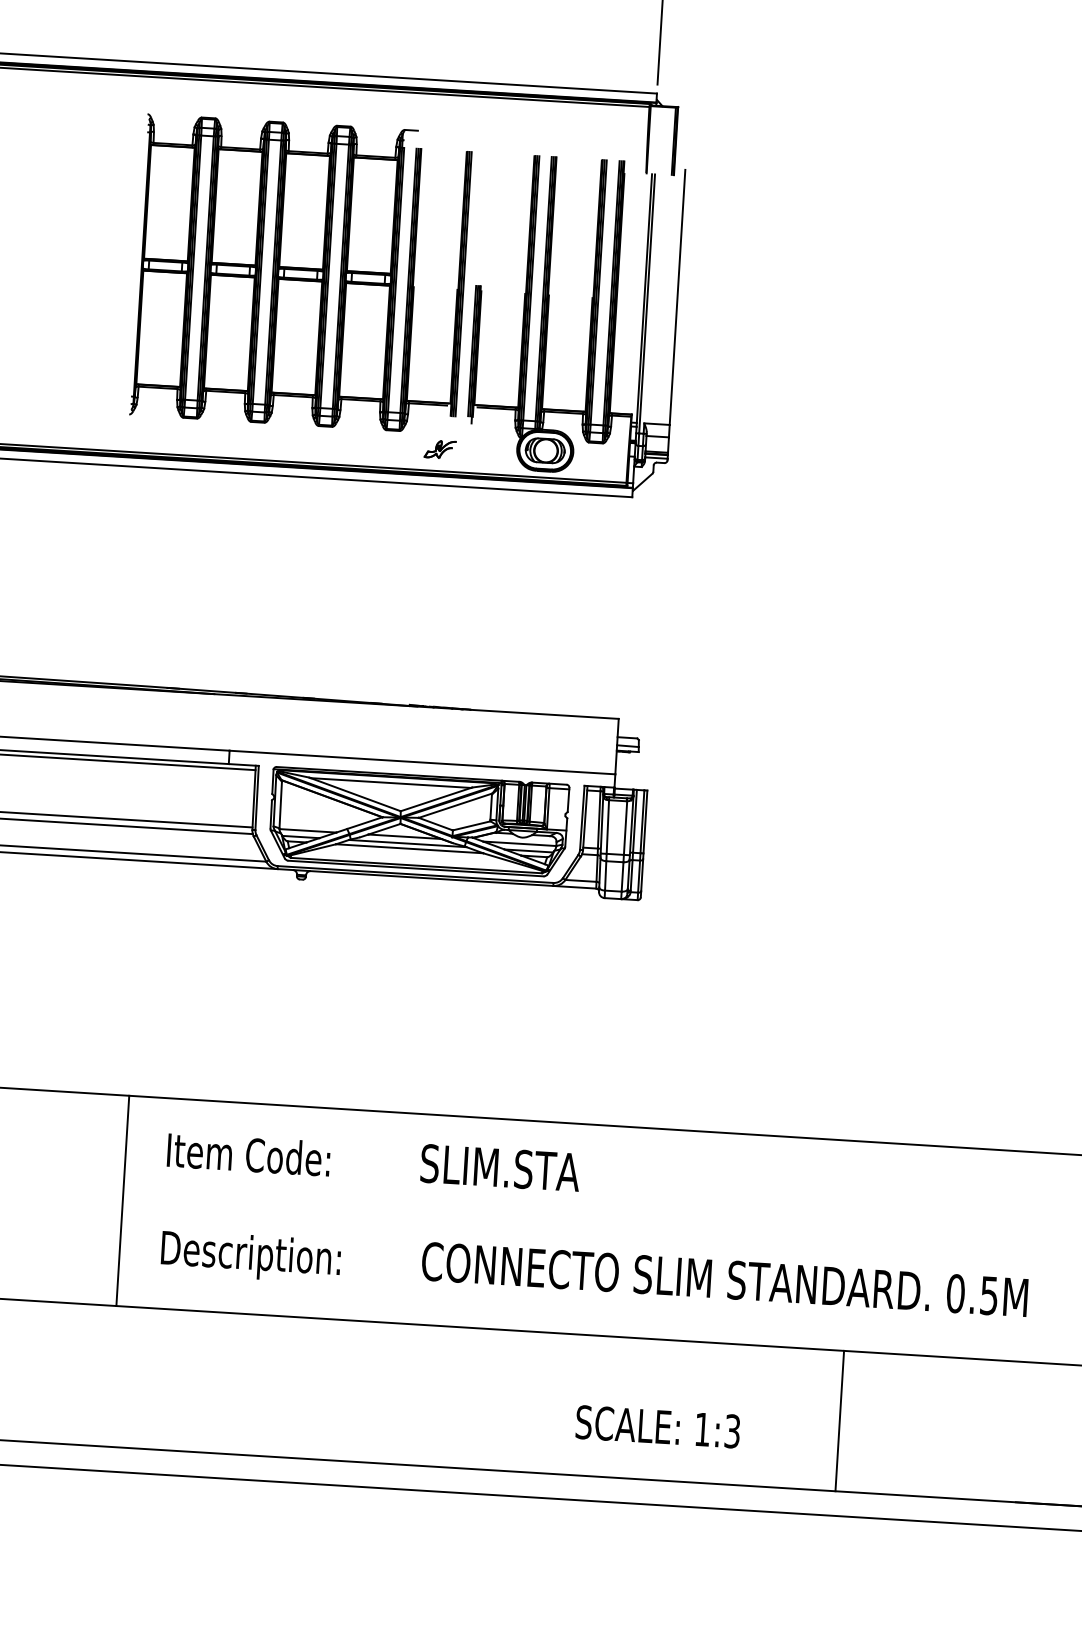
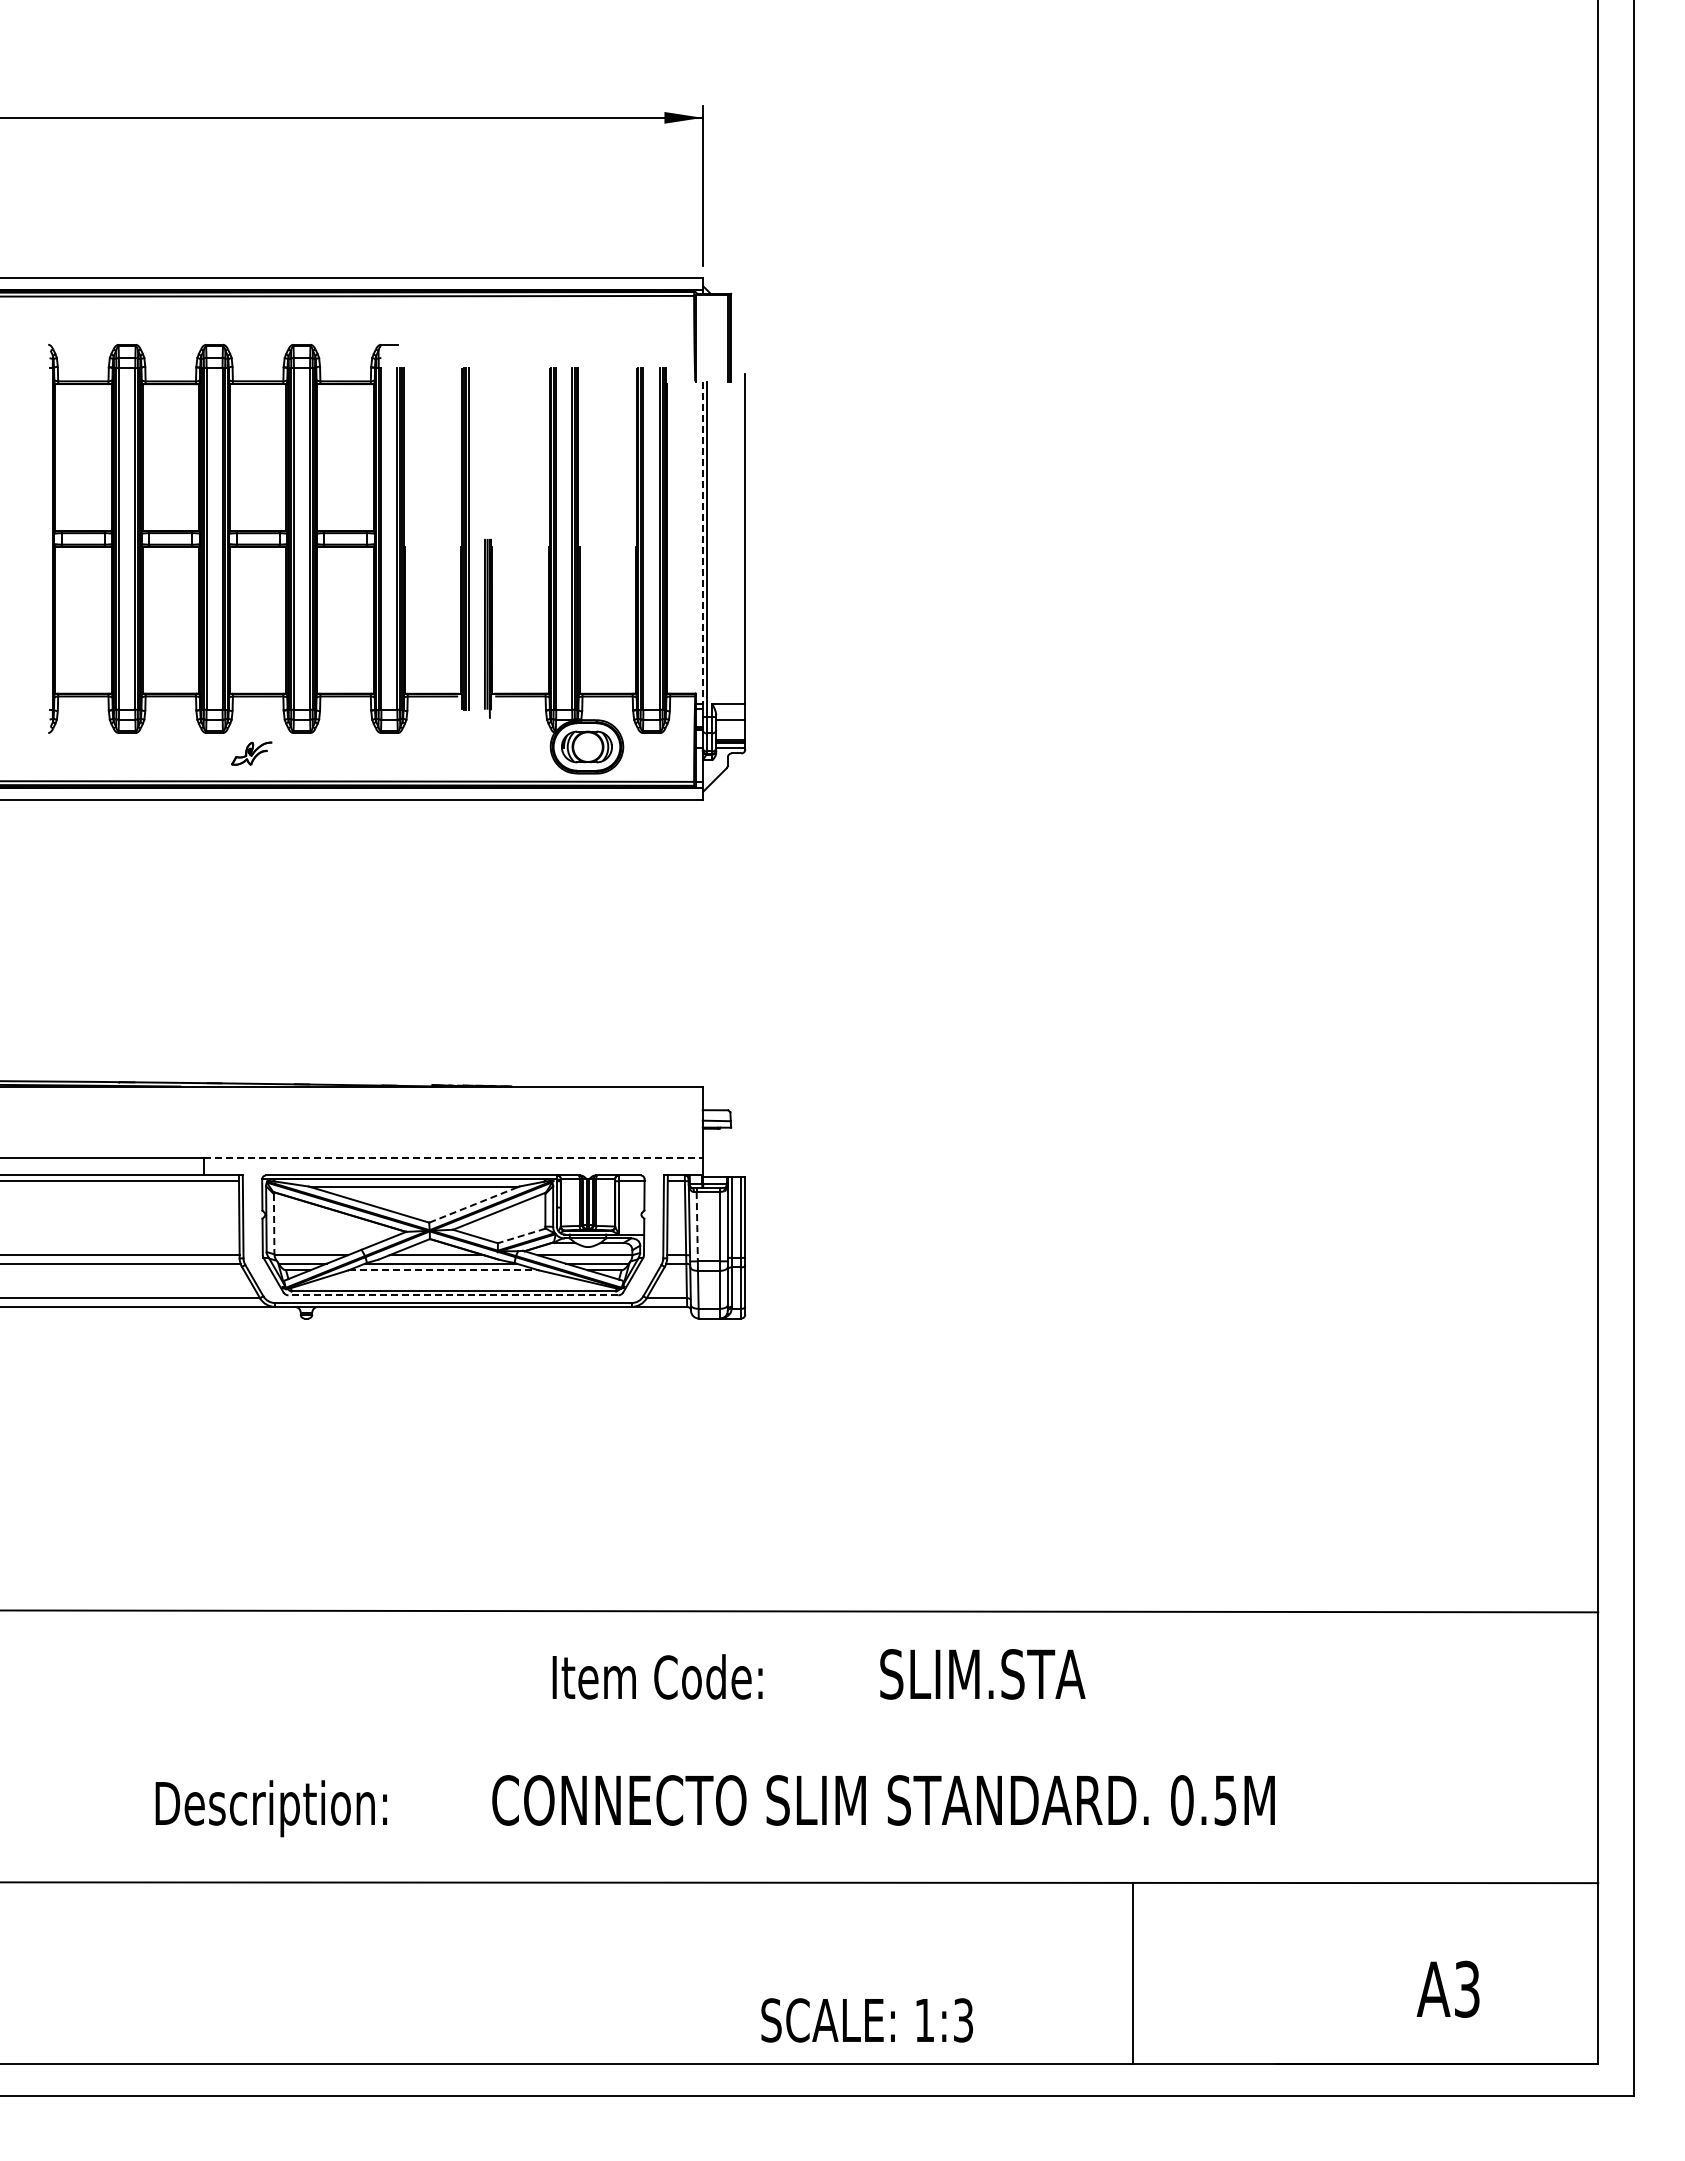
line: (644, 298) -> (702, 543), solid -> dashed
part: (440, 449) -> (251, 753), moved
line: (422, 762) -> (453, 1158), solid -> dashed
line: (435, 799) -> (473, 1204), solid -> dashed
line: (280, 805) -> (274, 1224), solid -> dashed
line: (471, 825) -> (521, 1235), solid -> dashed
line: (608, 826) -> (697, 1226), solid -> dashed
line: (410, 848) -> (444, 1270), solid -> dashed
line: (416, 868) -> (453, 1295), solid -> dashed
text: (373, 1160) -> (818, 1674), moved
line: (122, 1200) -> (101, 1746), removed
line: (839, 1420) -> (1132, 1973), moved
text: (657, 1426) -> (866, 2020), moved

